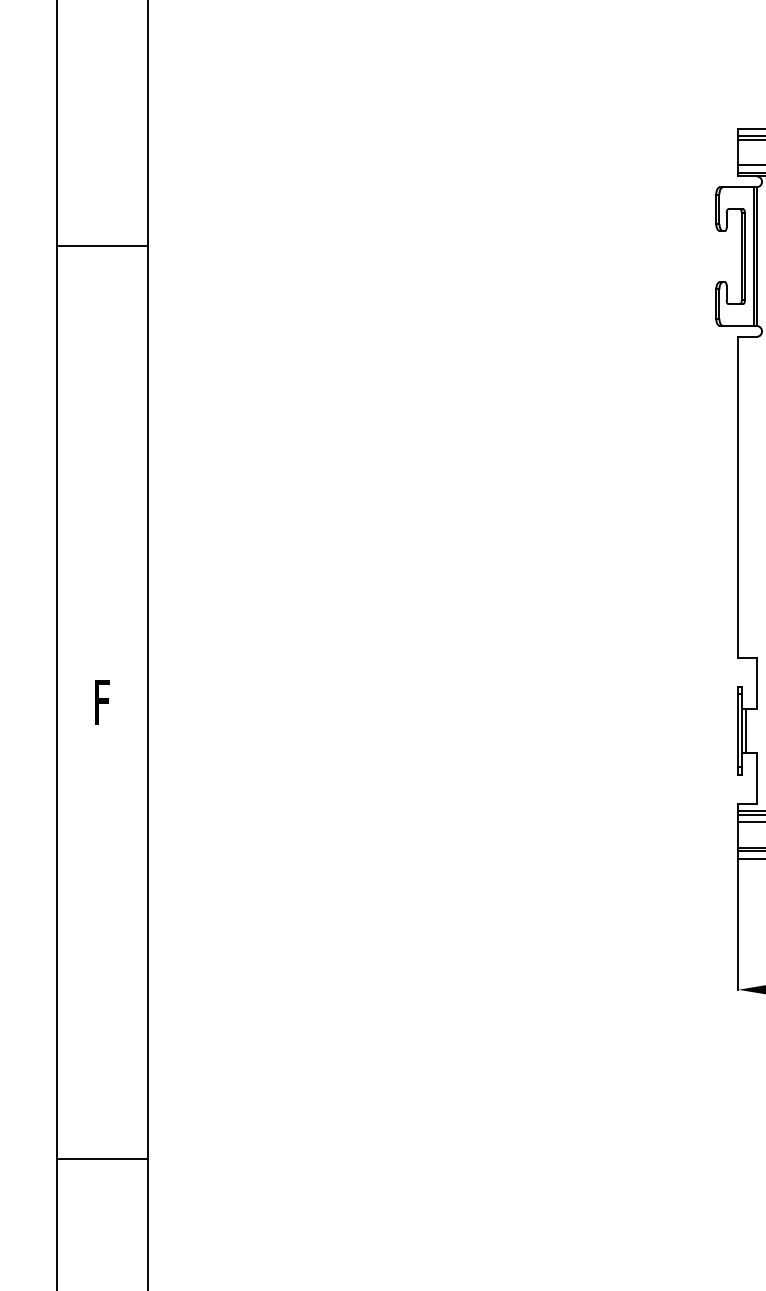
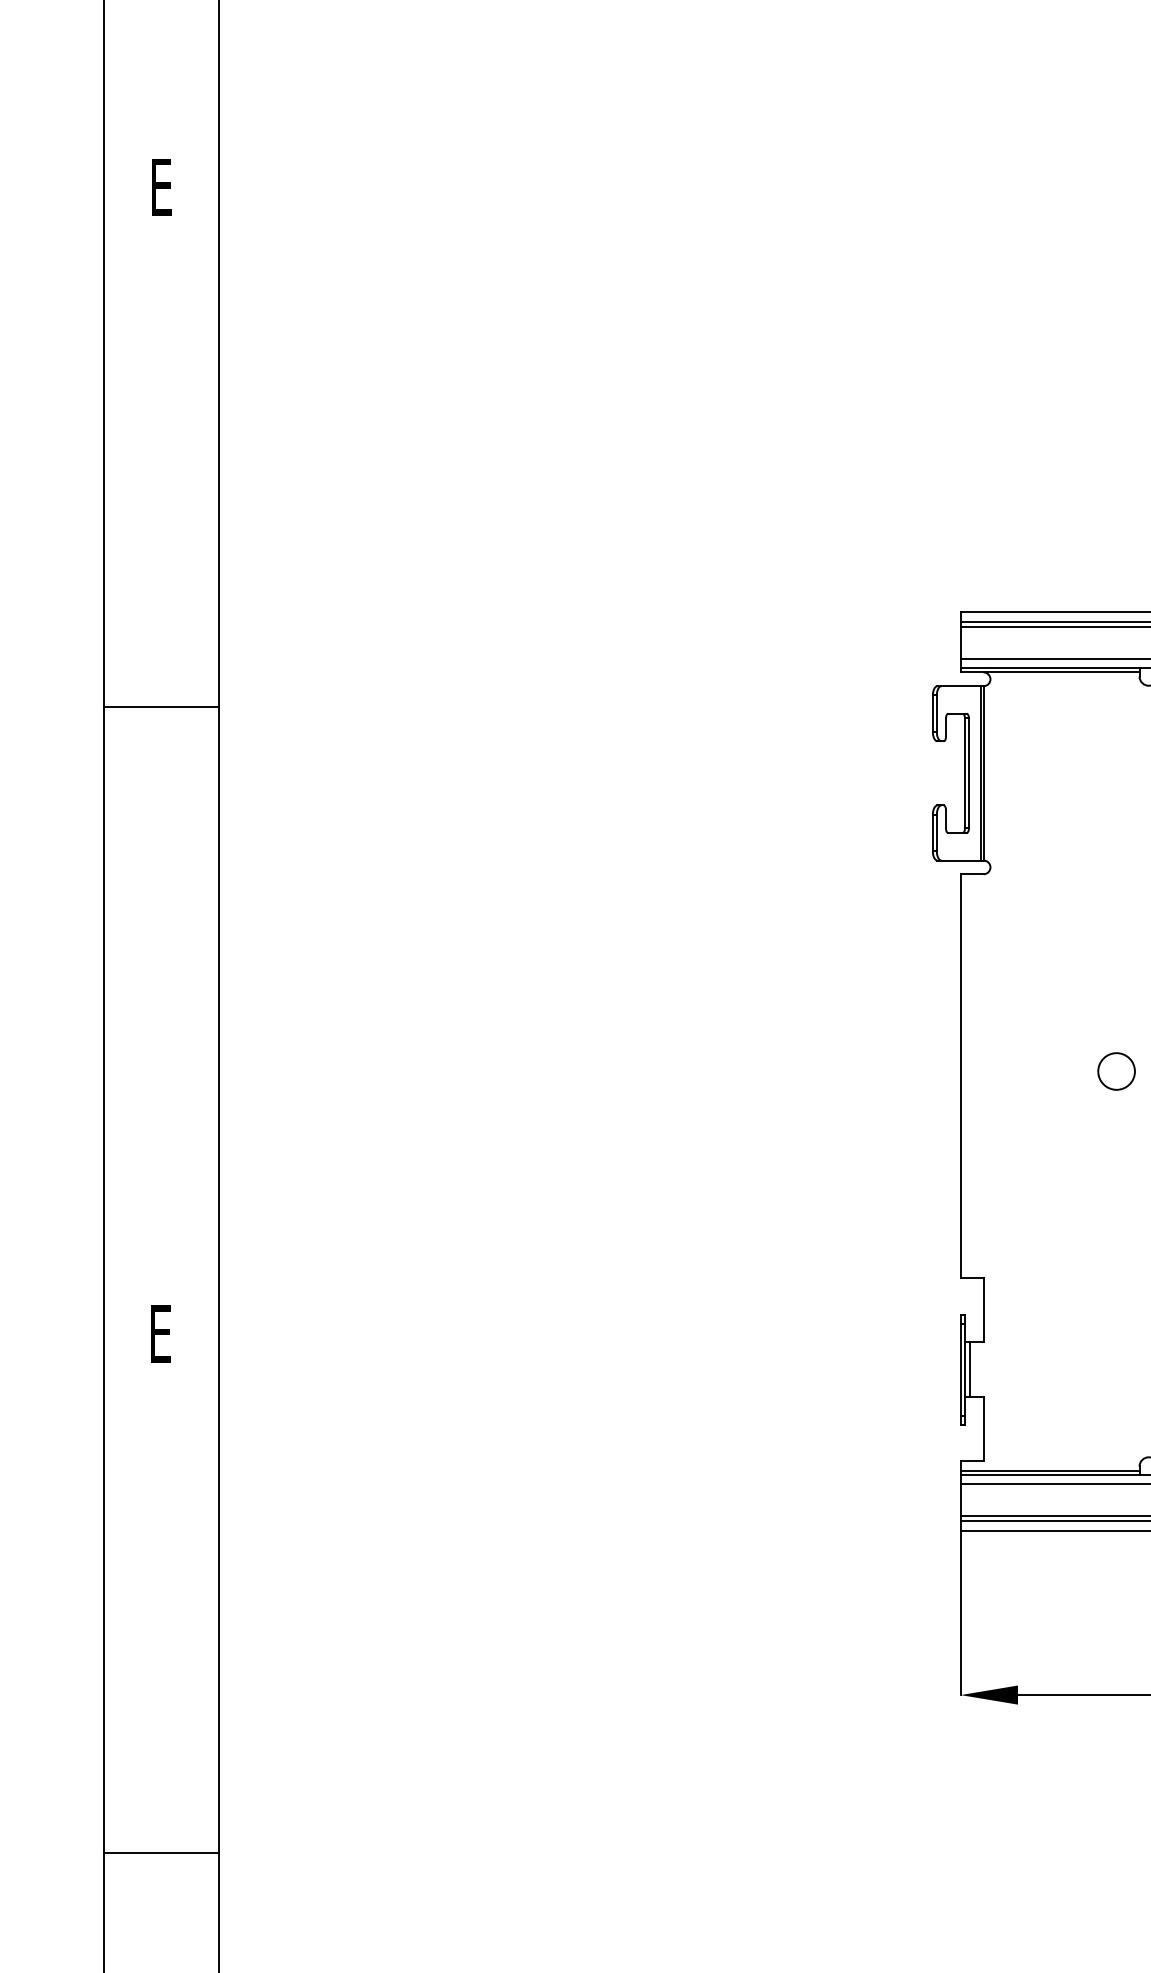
line: (101, 246) -> (160, 706), moved
text: (101, 702) -> (160, 1333), F -> E
line: (101, 1158) -> (160, 1853), moved

